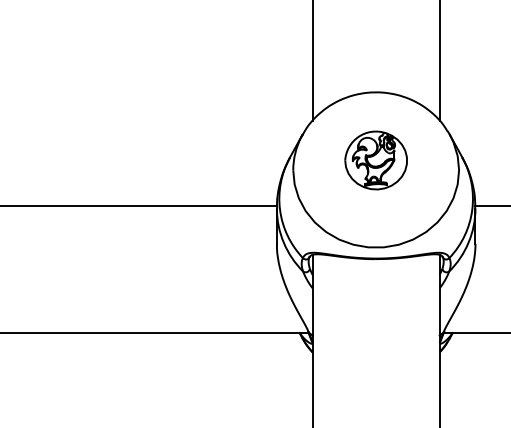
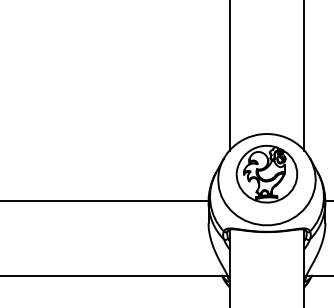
part: (375, 159) -> (266, 173), size x1.67

